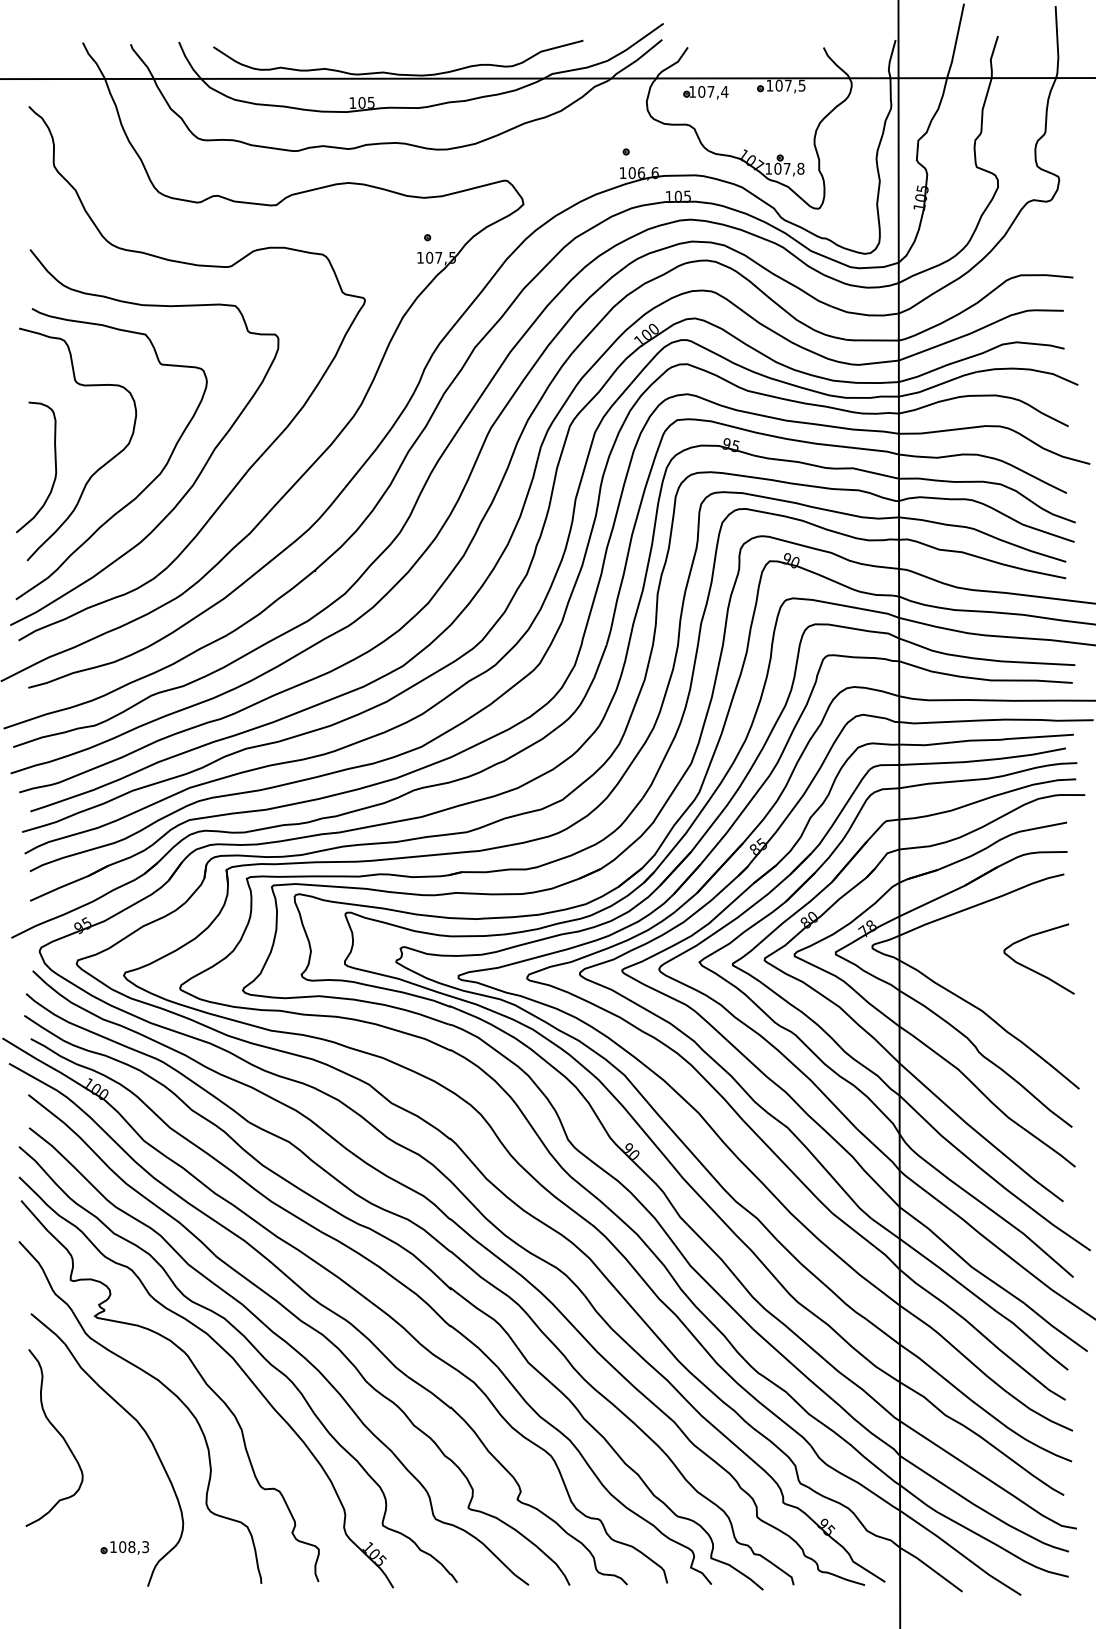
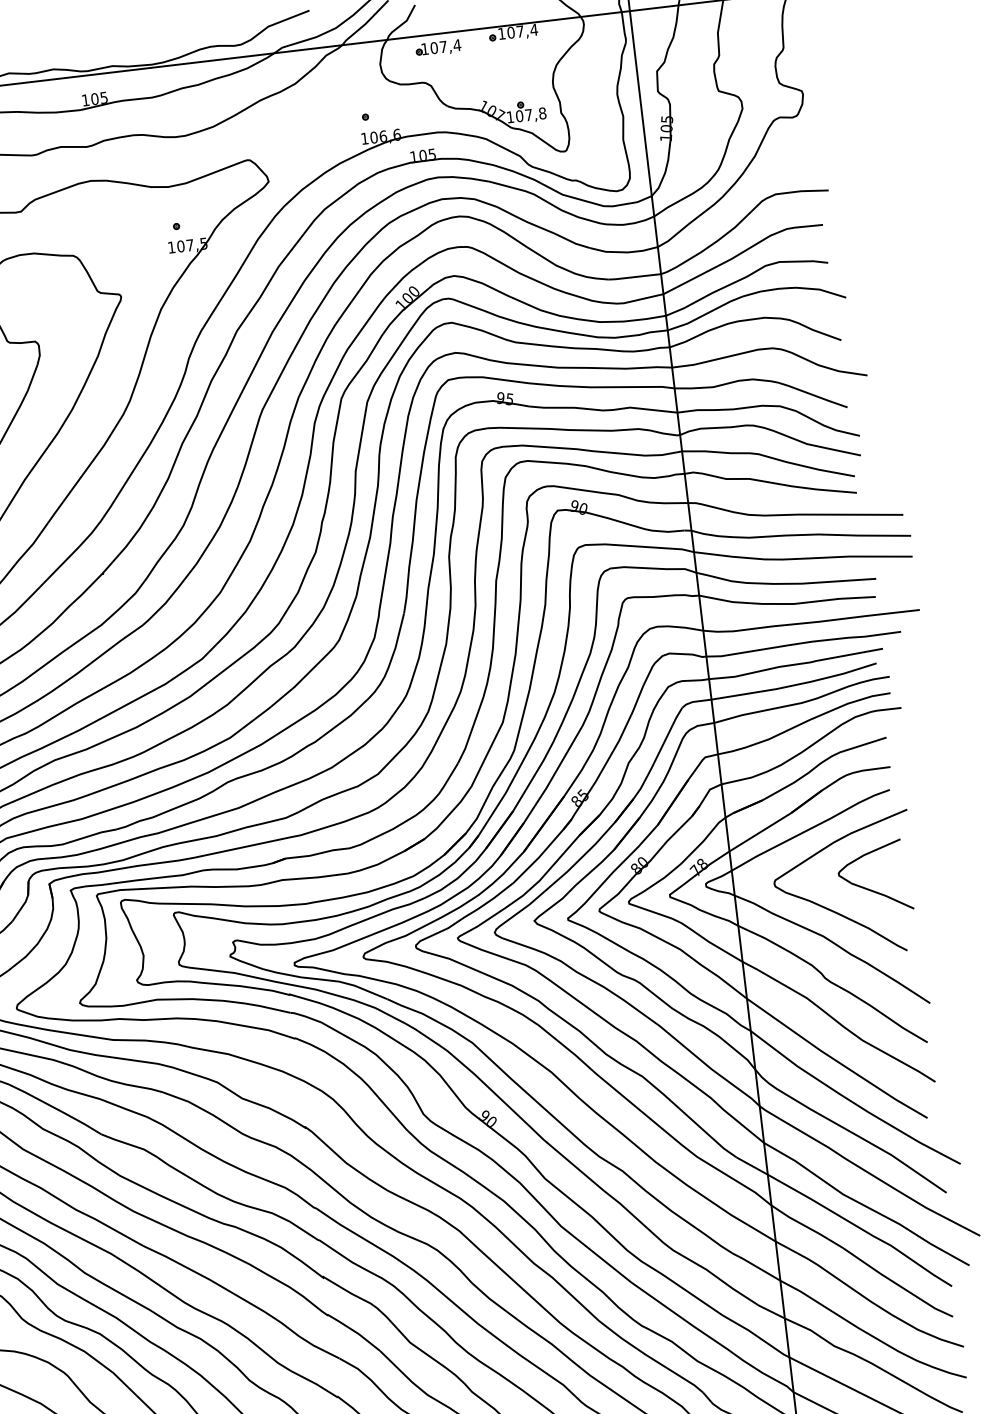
text: (801, 85) -> (533, 29), 107,5 -> 107,4
curve: (995, 986) -> (834, 910), added

